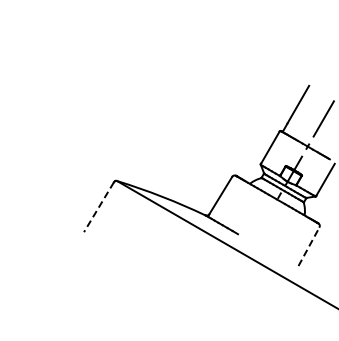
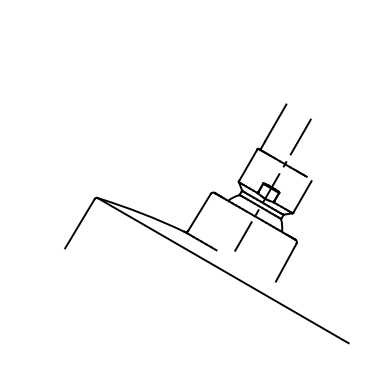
line: (98, 206) -> (79, 223), dashed -> solid
line: (265, 220) -> (243, 236), added
line: (309, 246) -> (286, 262), dashed -> solid

